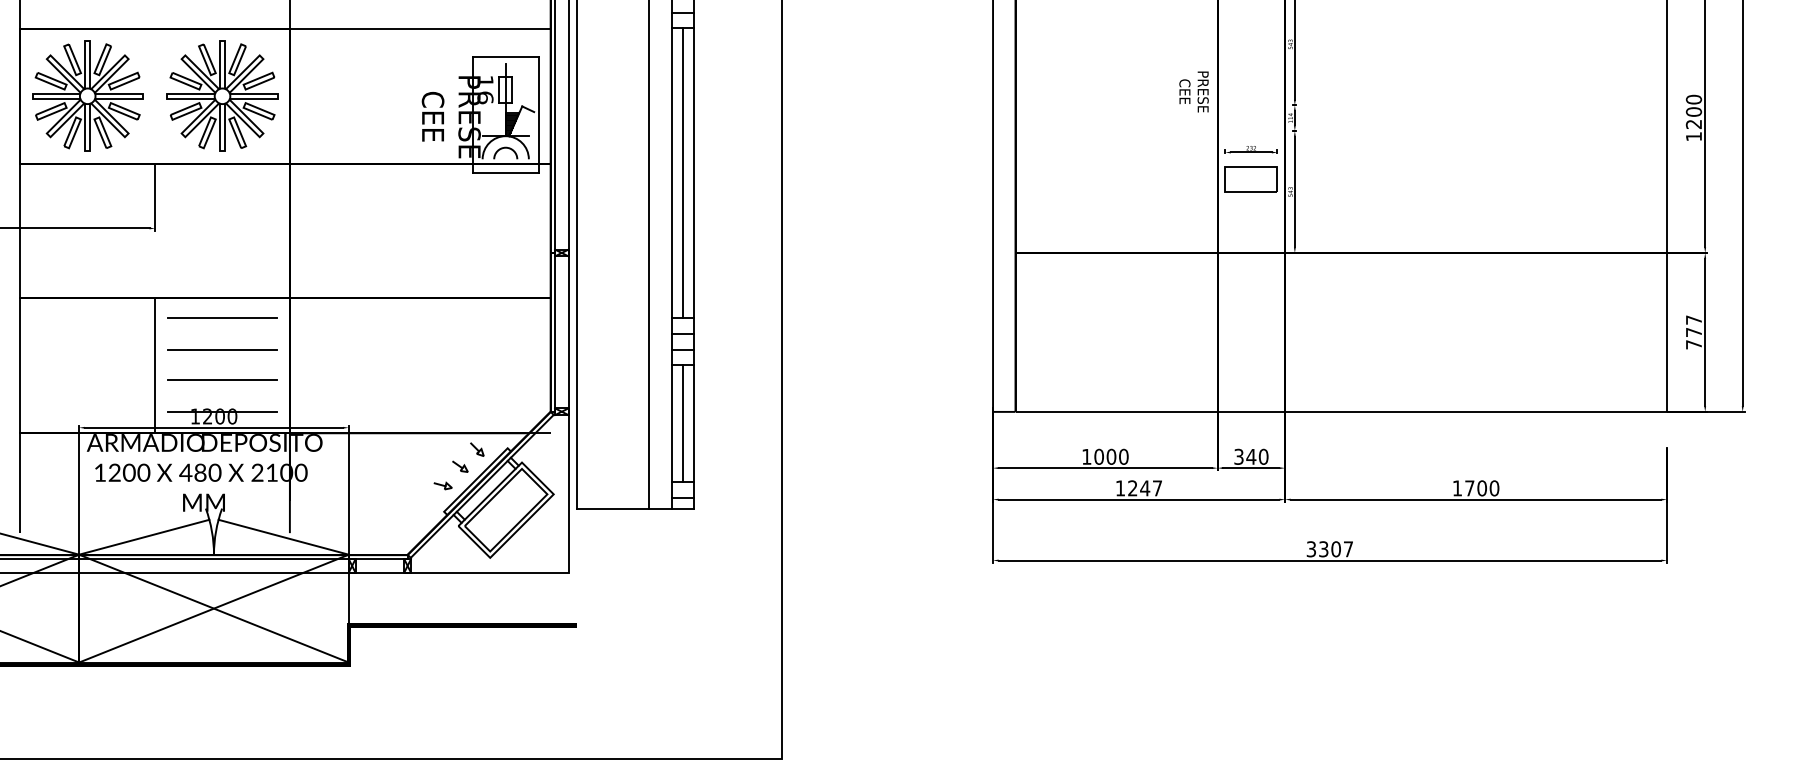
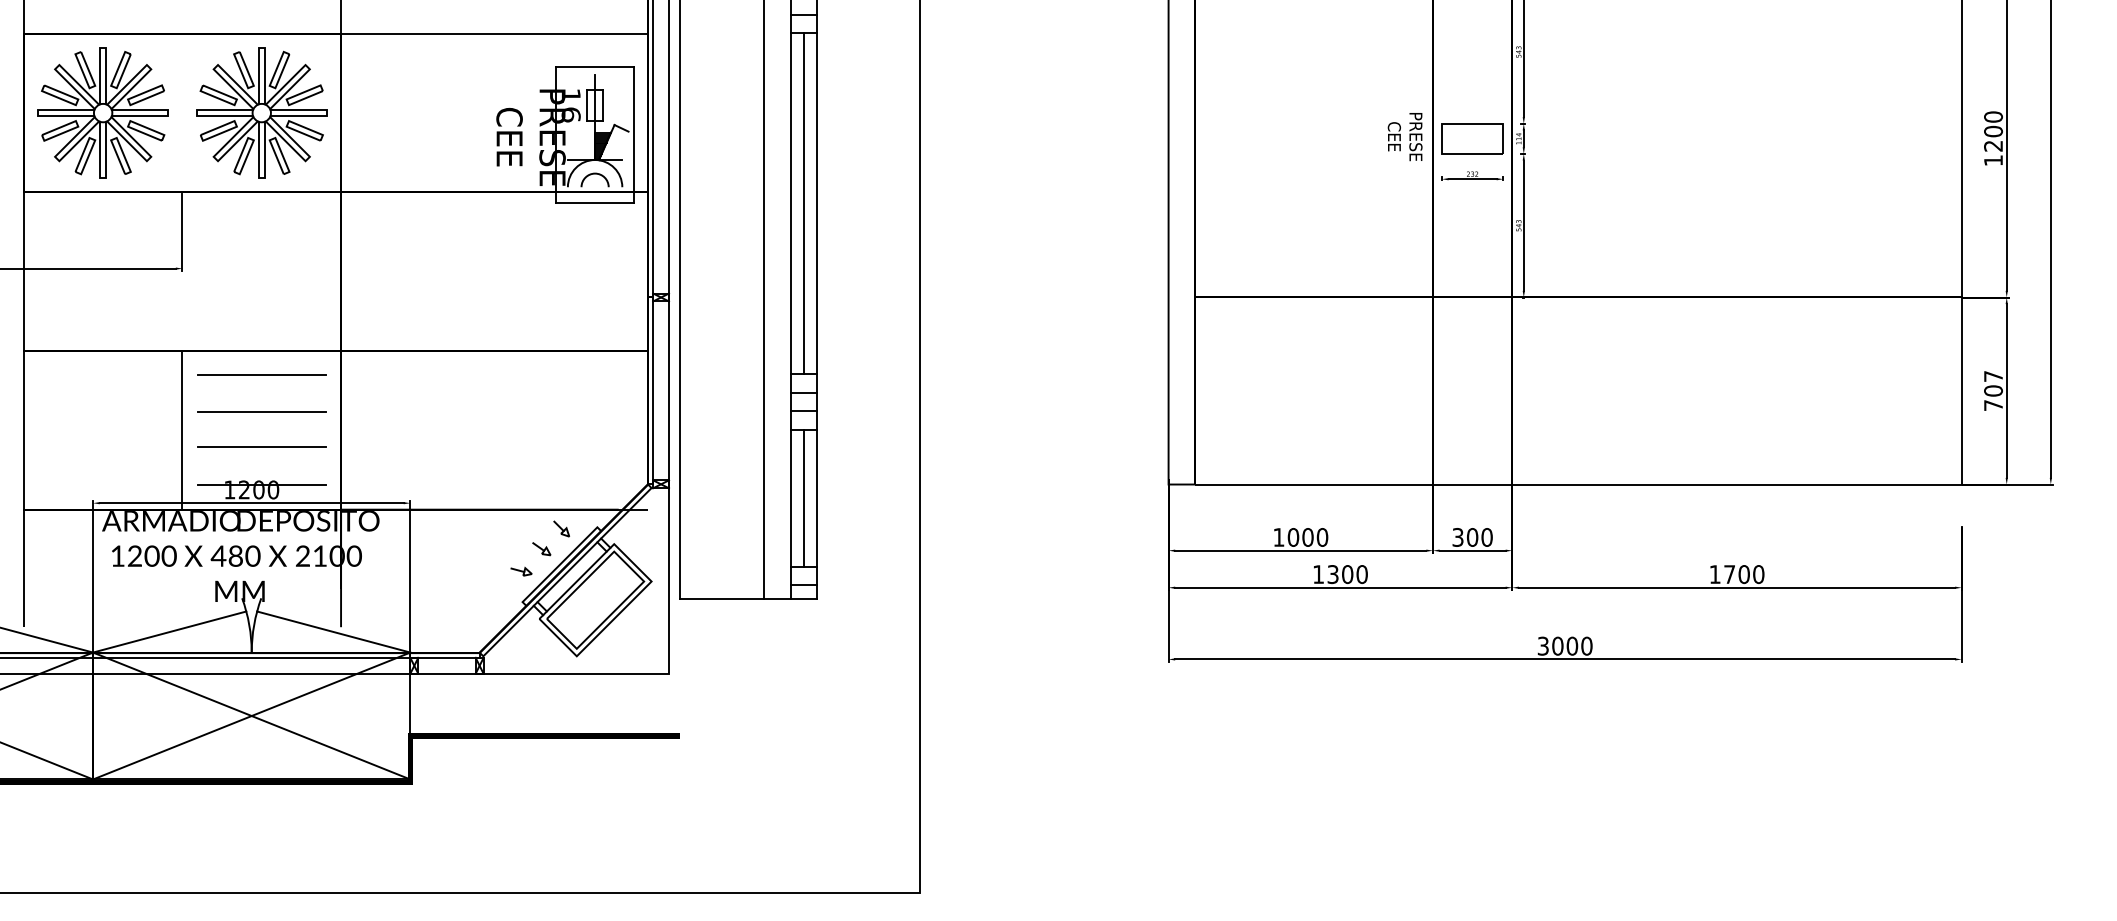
text: (1193, 92) -> (1404, 137), moved
part: (1251, 179) -> (1472, 138), moved
text: (1693, 332) -> (1993, 390), 777 -> 707
text: (1251, 456) -> (1472, 537), 340 -> 300
text: (1145, 488) -> (1347, 574), 1247 -> 1300
text: (1336, 548) -> (1572, 645), 3307 -> 3000

